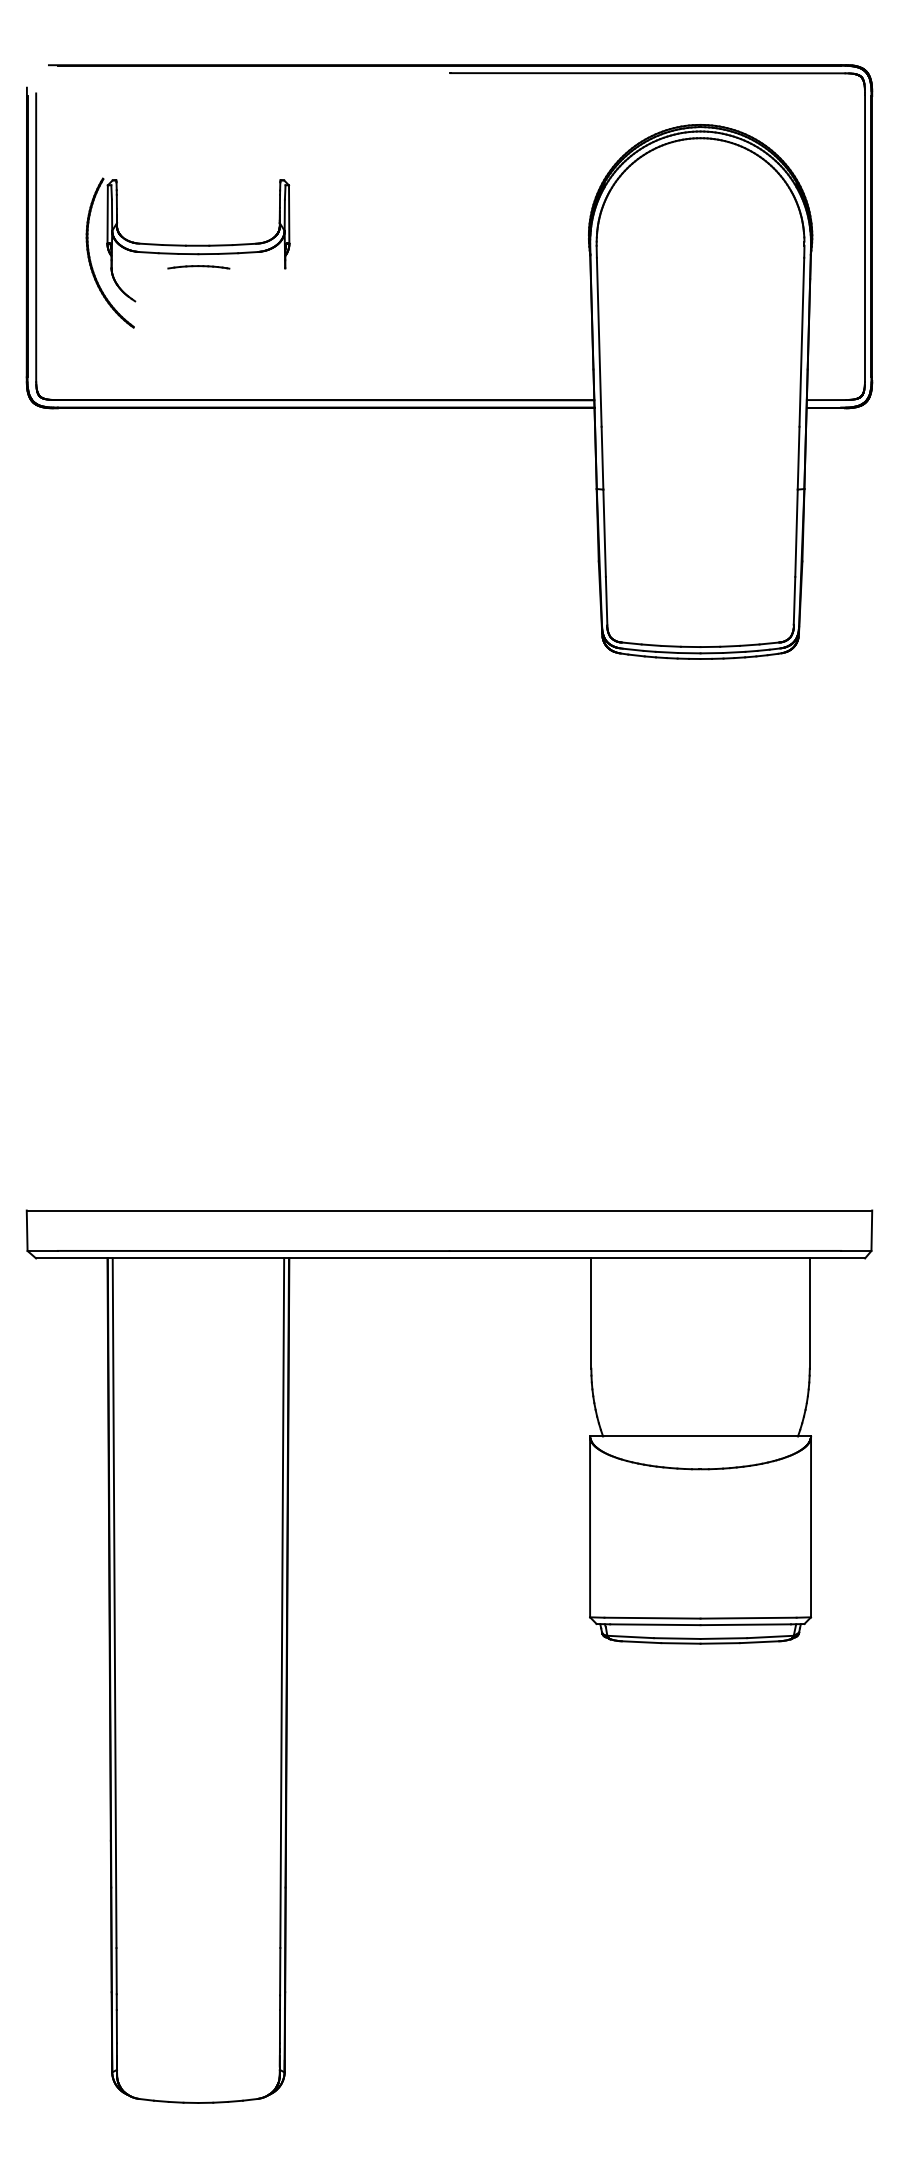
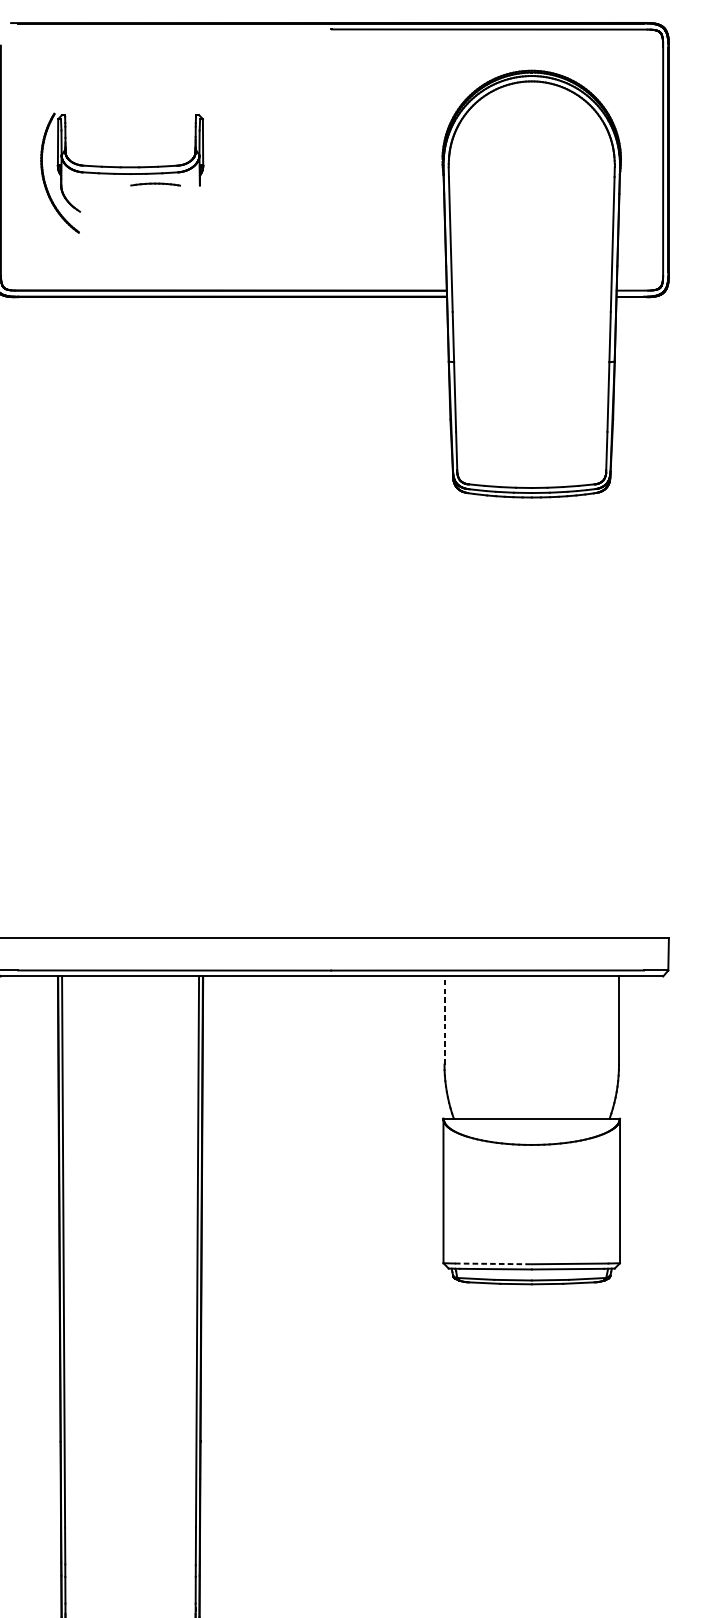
part: (198, 267) -> (155, 184), moved
line: (591, 1313) -> (444, 1020), solid -> dashed
line: (653, 1618) -> (494, 1264), solid -> dashed

